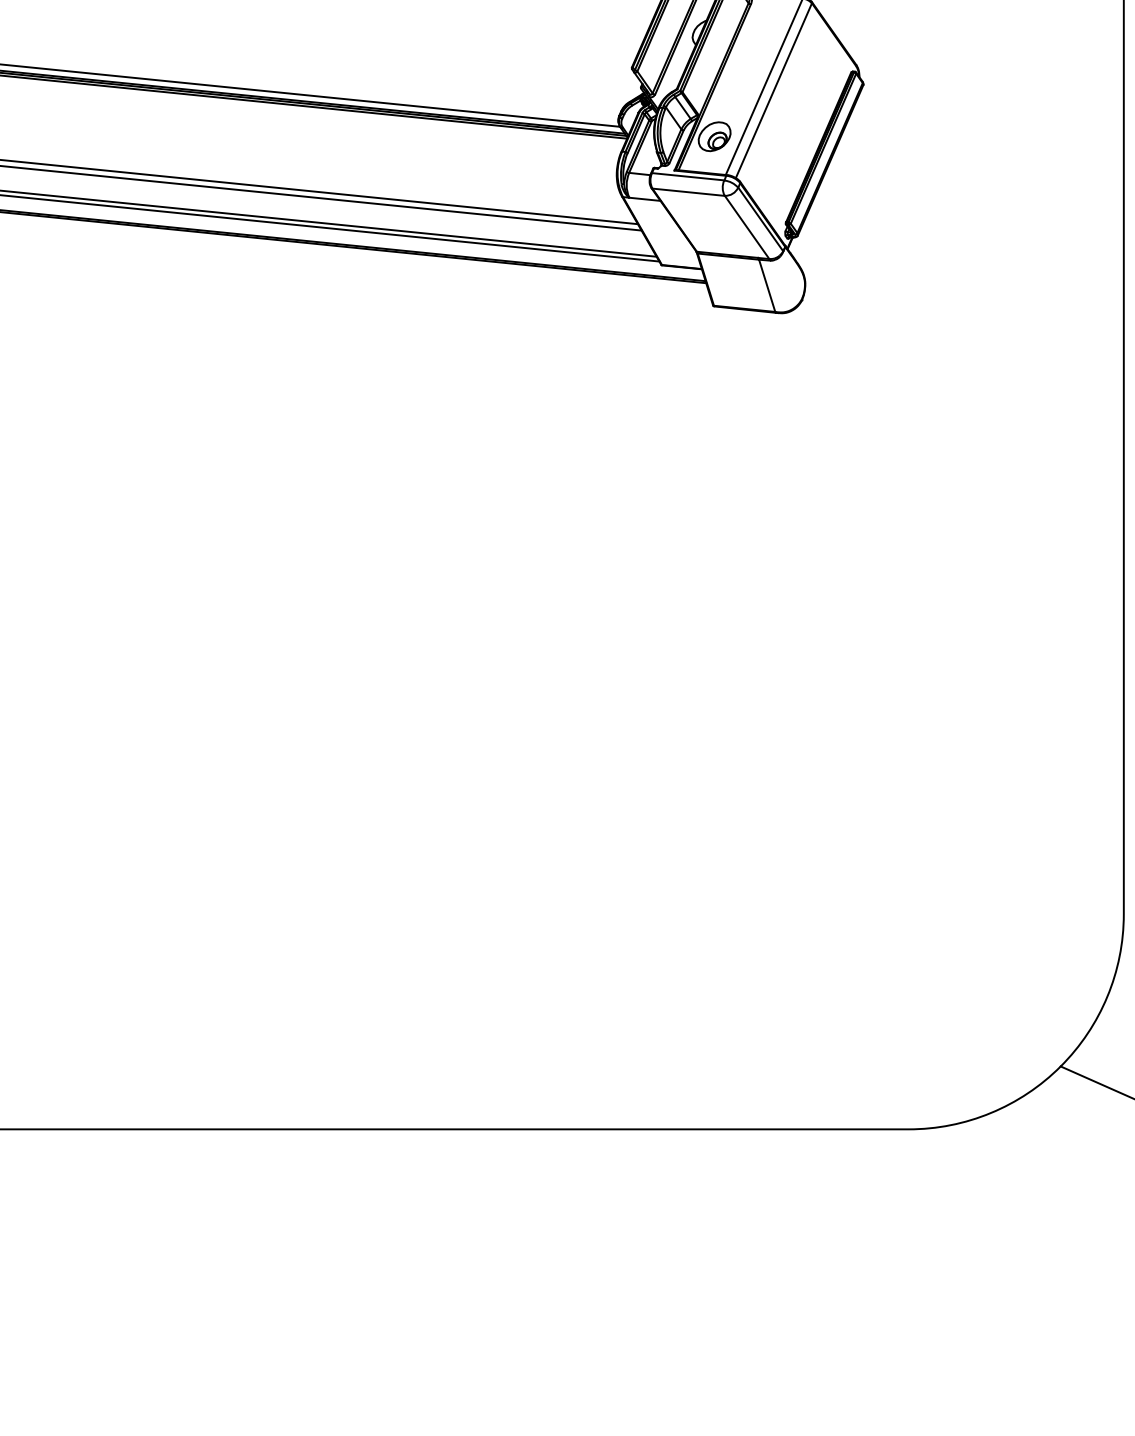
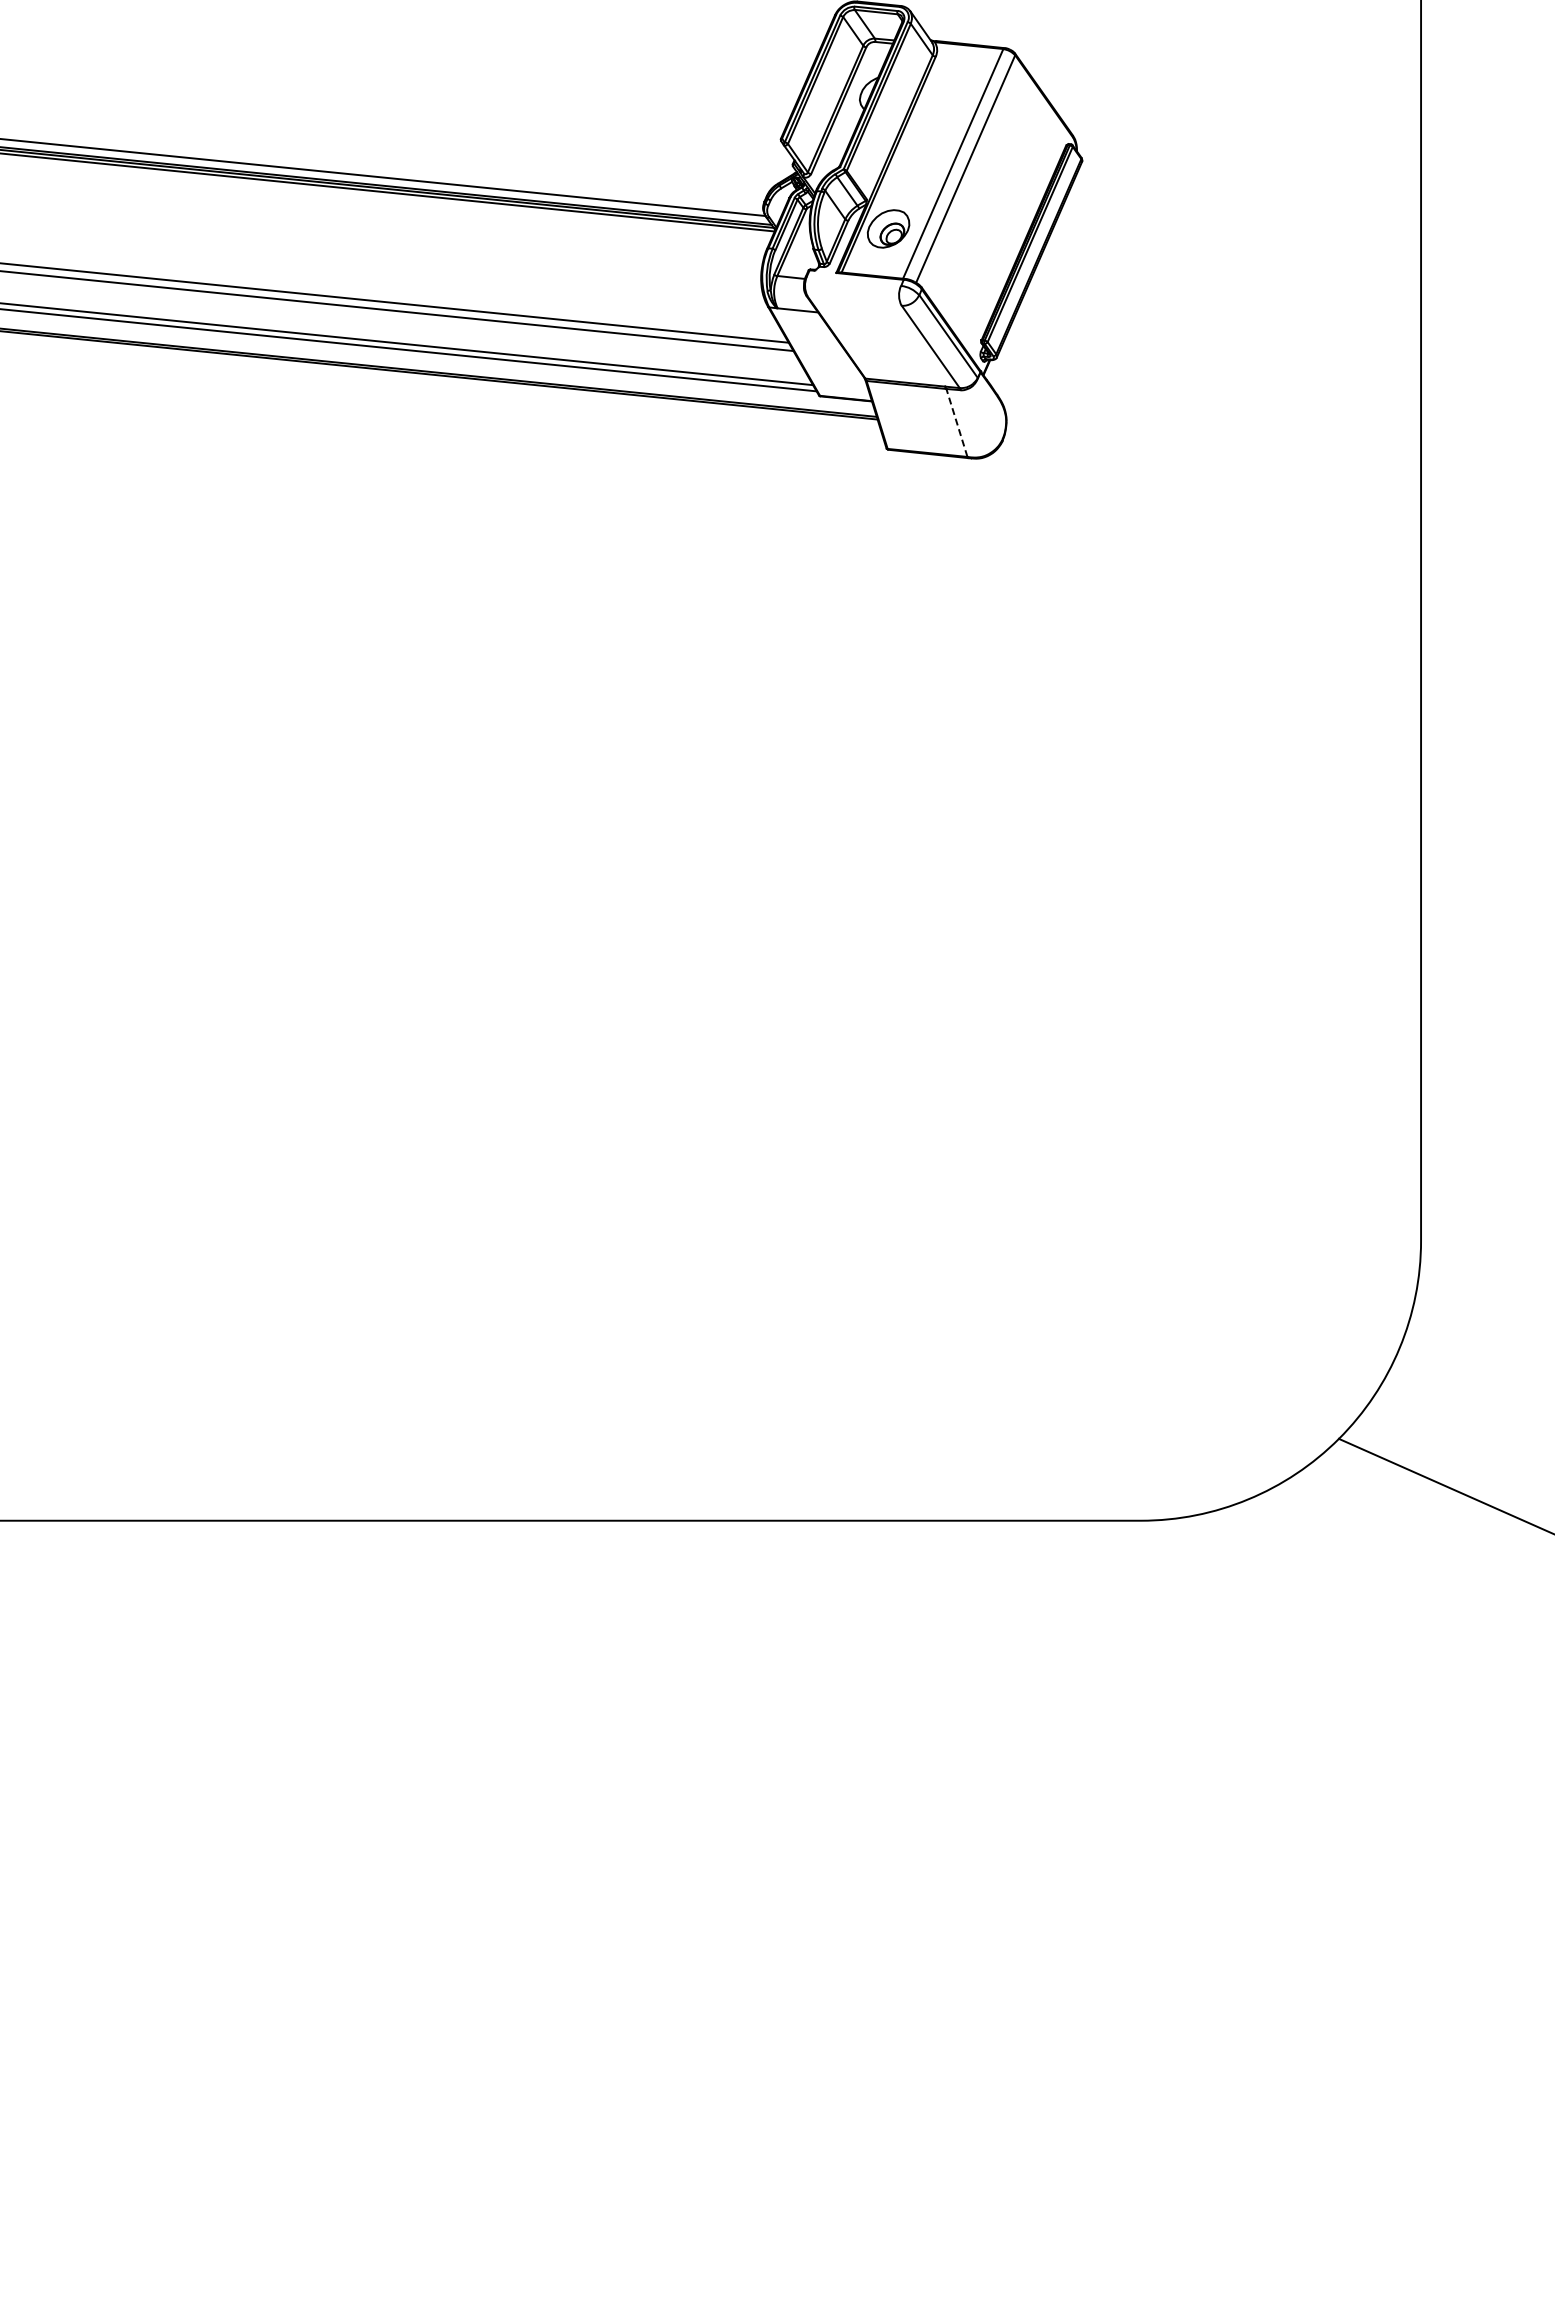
line: (687, 176) -> (853, 280), removed
line: (688, 191) -> (854, 300), removed
line: (766, 285) -> (956, 422), solid -> dashed

